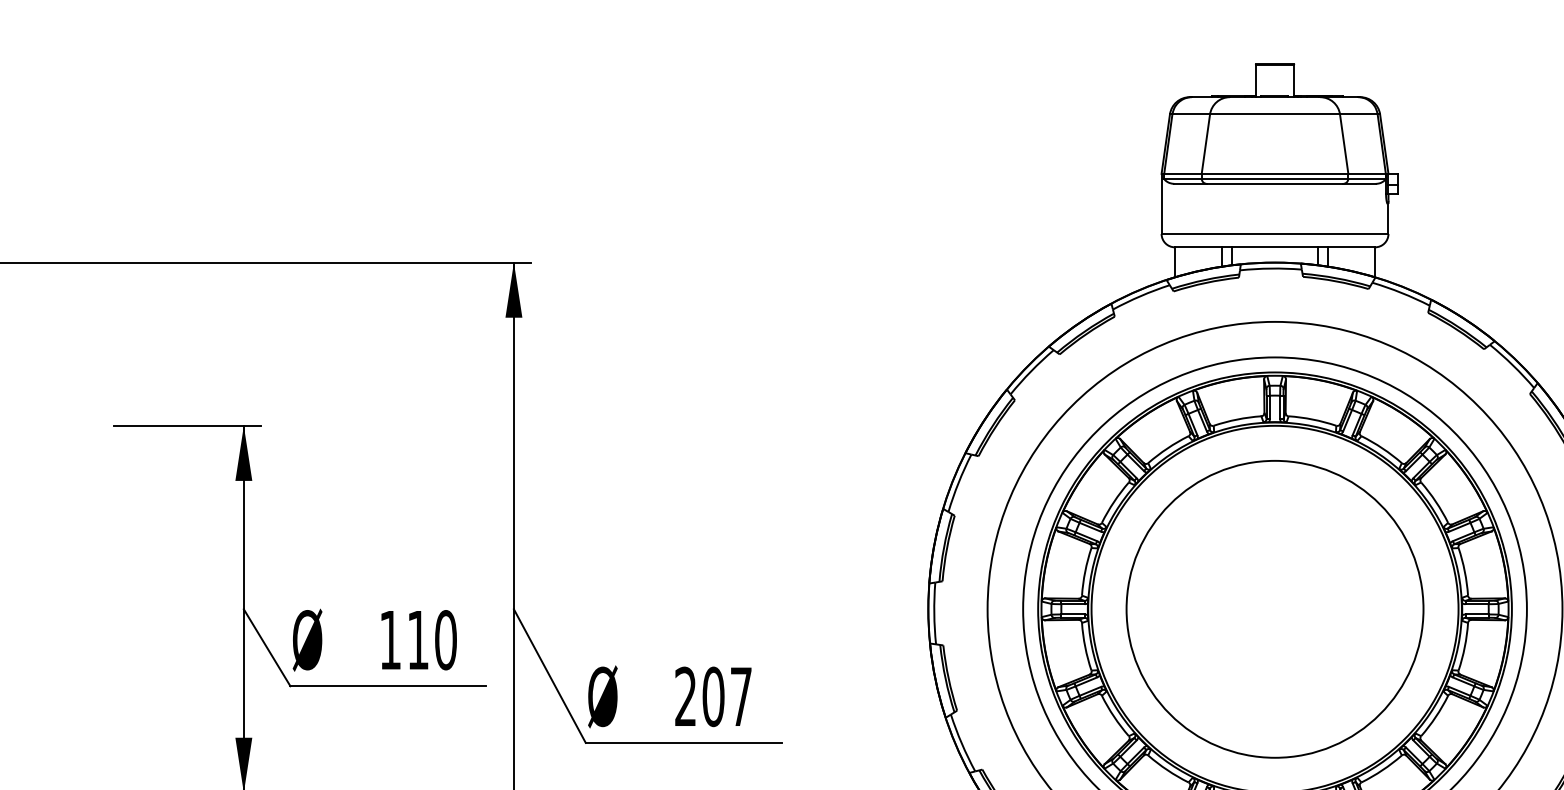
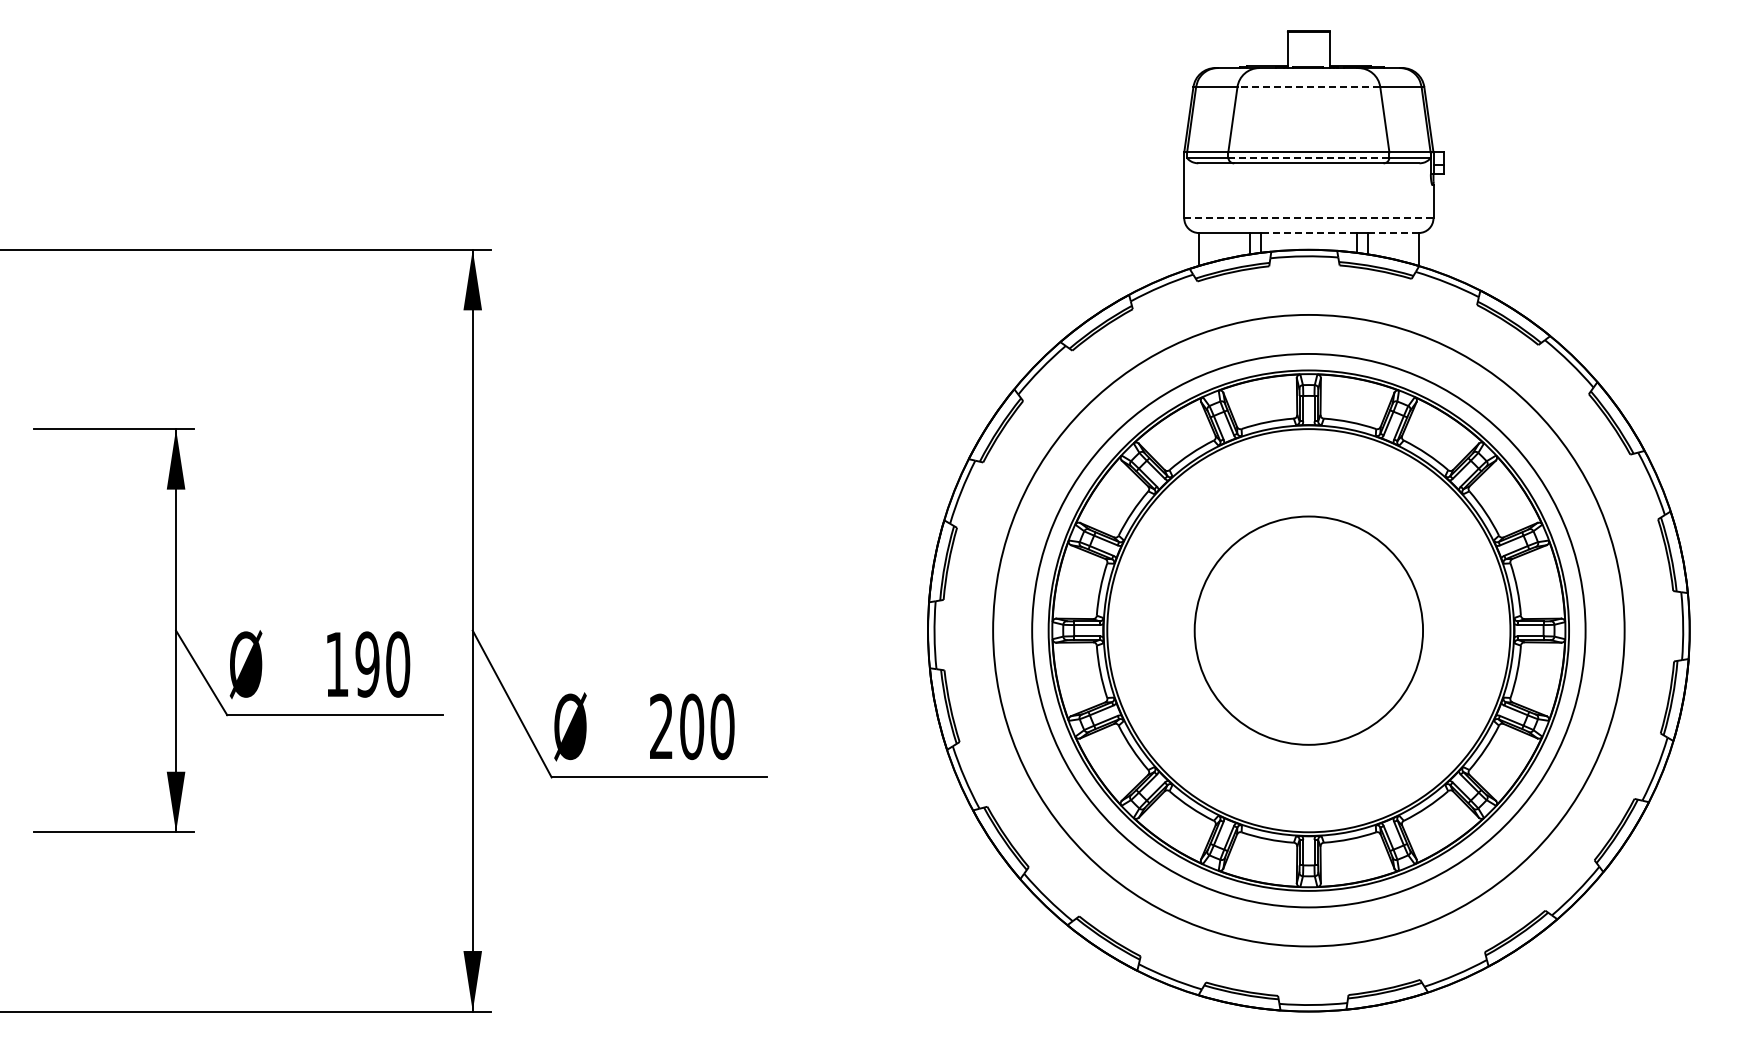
line: (1274, 114) -> (1308, 87), solid -> dashed
line: (1274, 178) -> (1308, 157), solid -> dashed
line: (1274, 234) -> (1308, 218), solid -> dashed
line: (1274, 247) -> (1308, 233), solid -> dashed
line: (1352, 247) -> (1393, 233), solid -> dashed
circle: (1274, 609) -> (1308, 630), size x0.7
text: (418, 640) -> (367, 664), 110 -> 190
text: (741, 696) -> (722, 726), 207 -> 200

